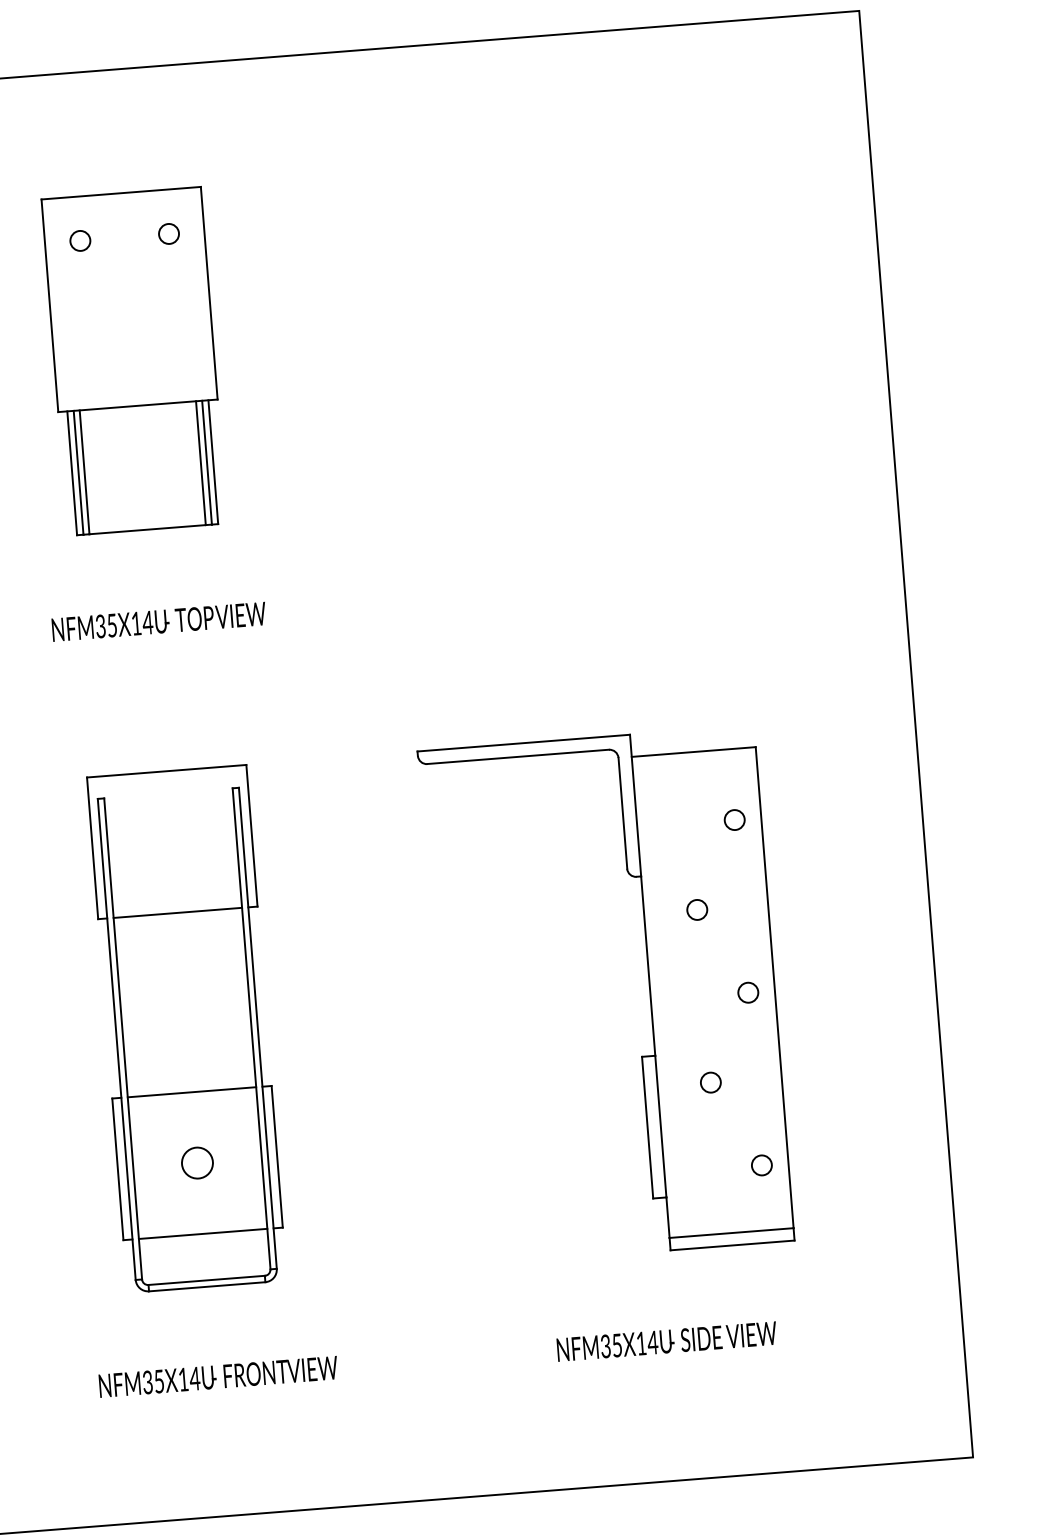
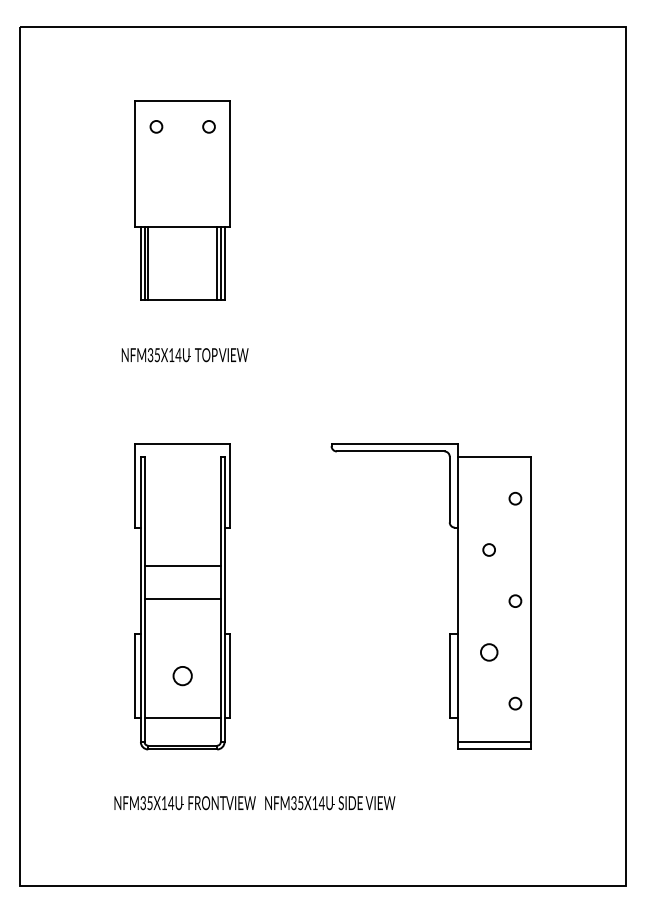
line: (177, 912) -> (182, 565), moved
circle: (709, 1082) -> (488, 652), size x1.4
line: (191, 1093) -> (182, 599), moved
text: (667, 1342) -> (330, 803), moved

